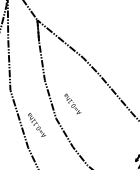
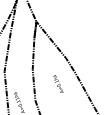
text: (72, 103) -> (58, 83), moved

